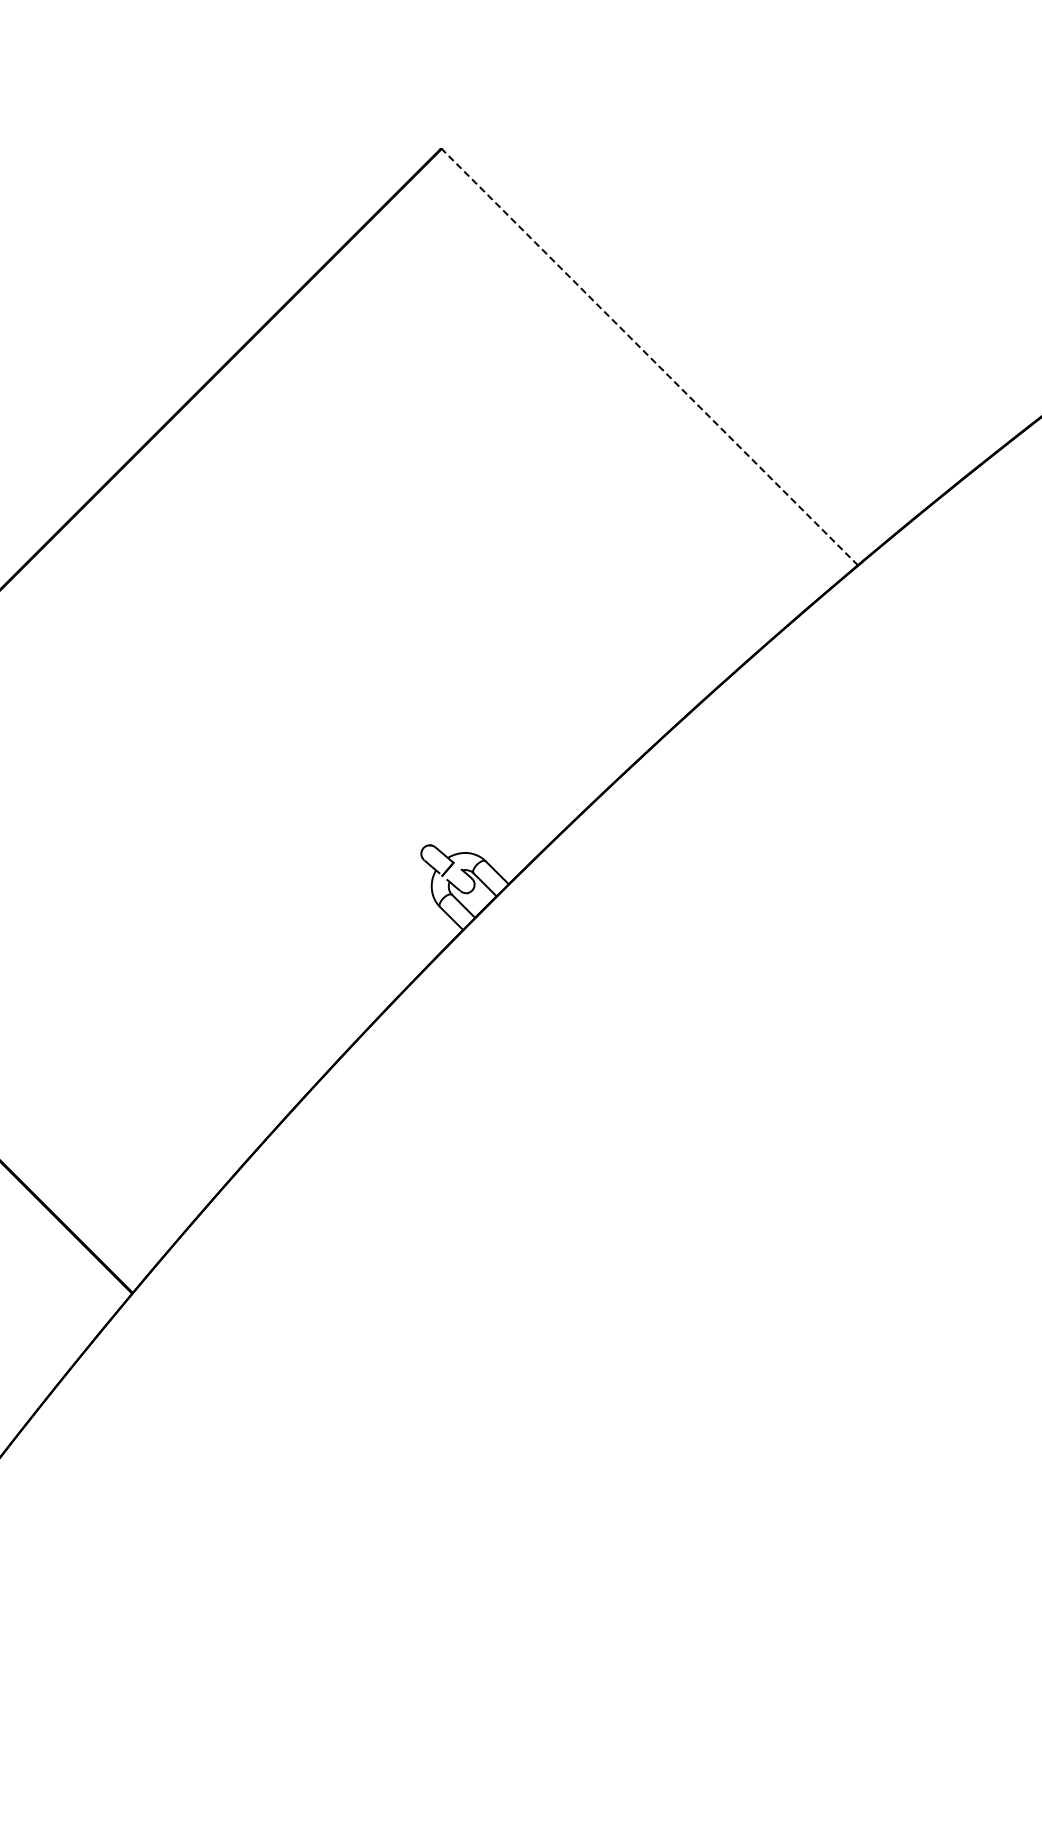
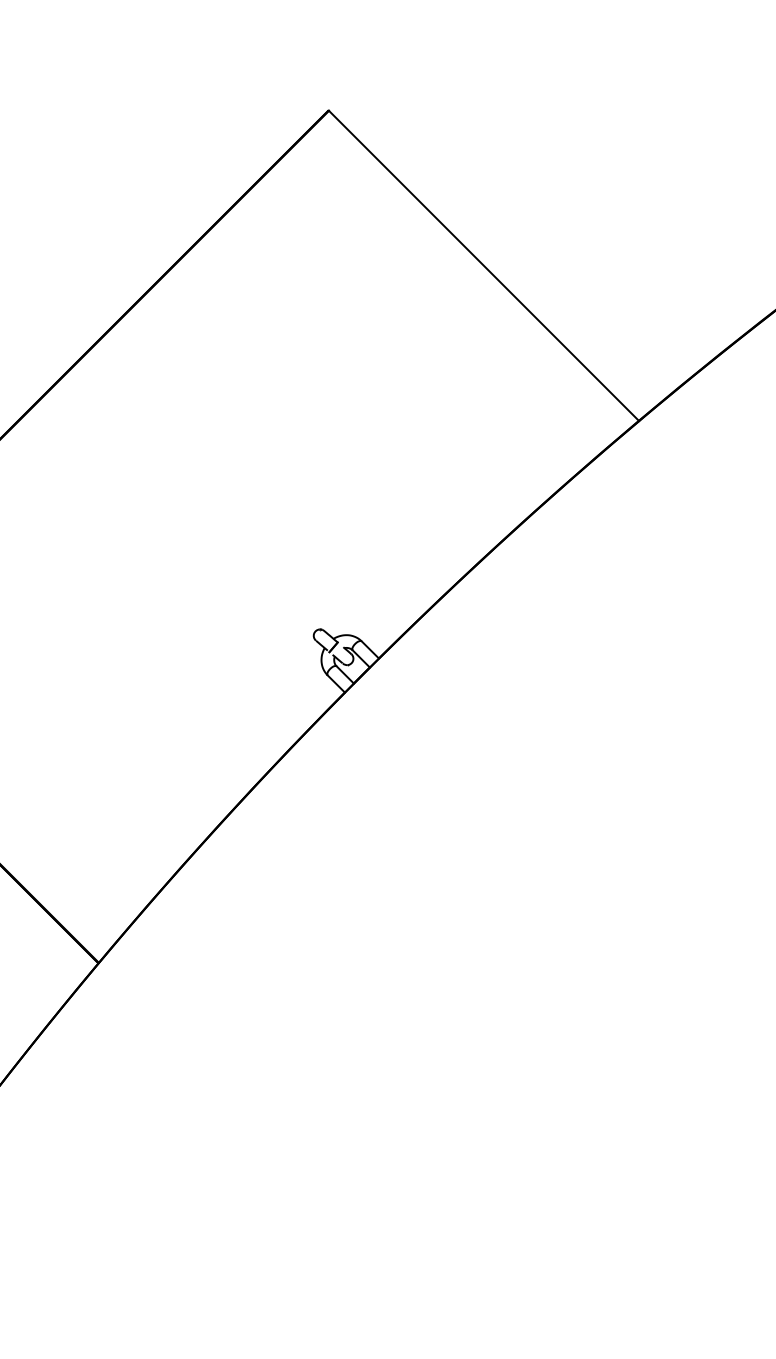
line: (649, 356) -> (483, 265), dashed -> solid

